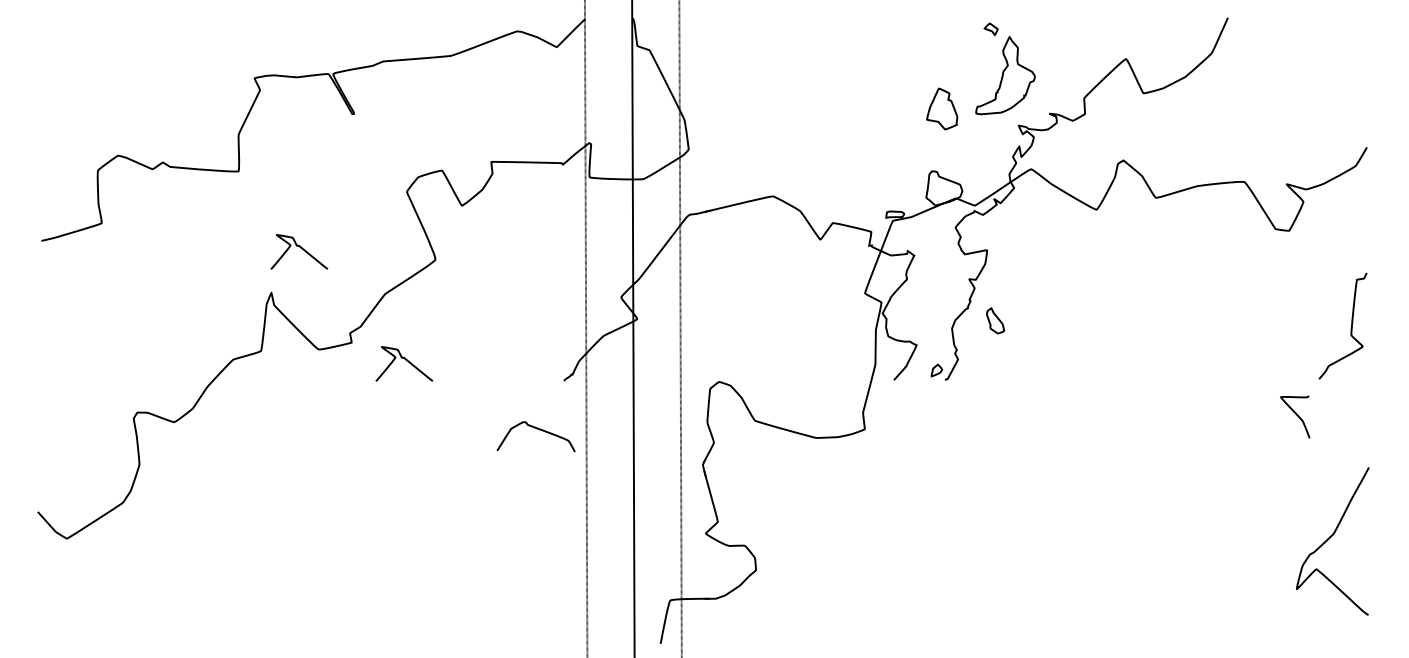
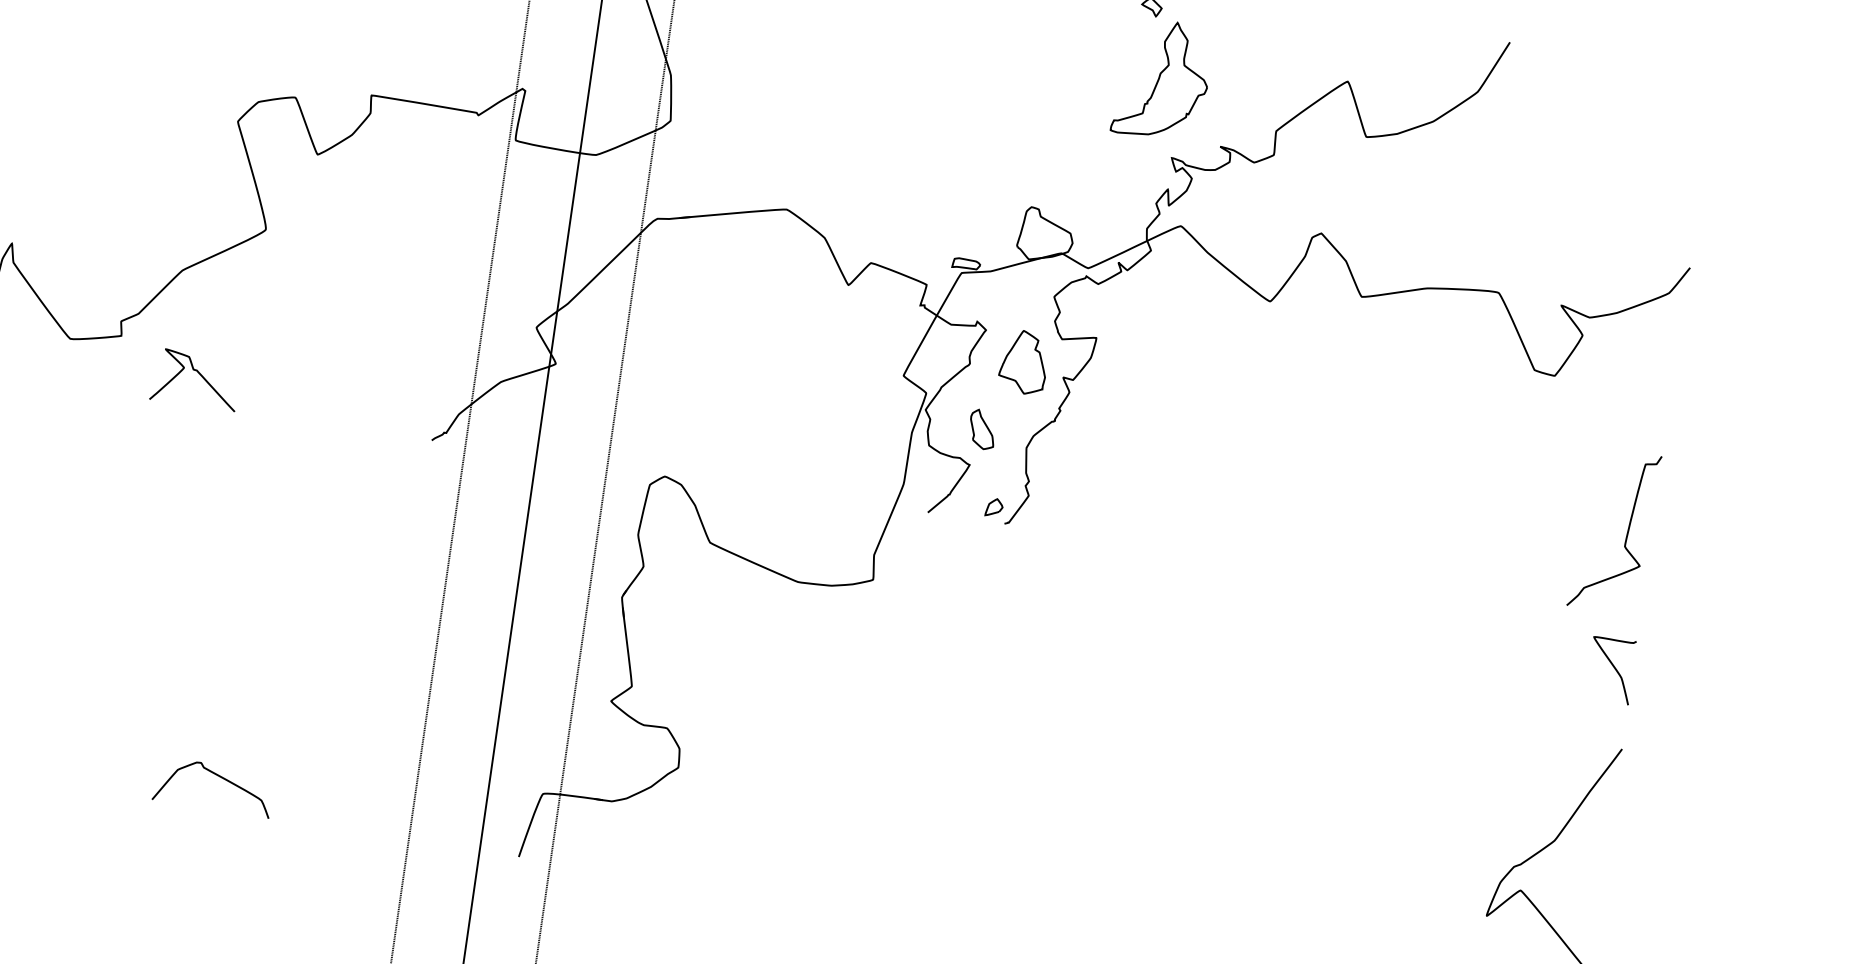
part: (942, 108) -> (1024, 361), moved
curve: (301, 249) -> (66, 184), removed
part: (995, 320) -> (982, 429), moved
curve: (1296, 415) -> (1613, 668), moved
curve: (536, 429) -> (215, 776), moved

